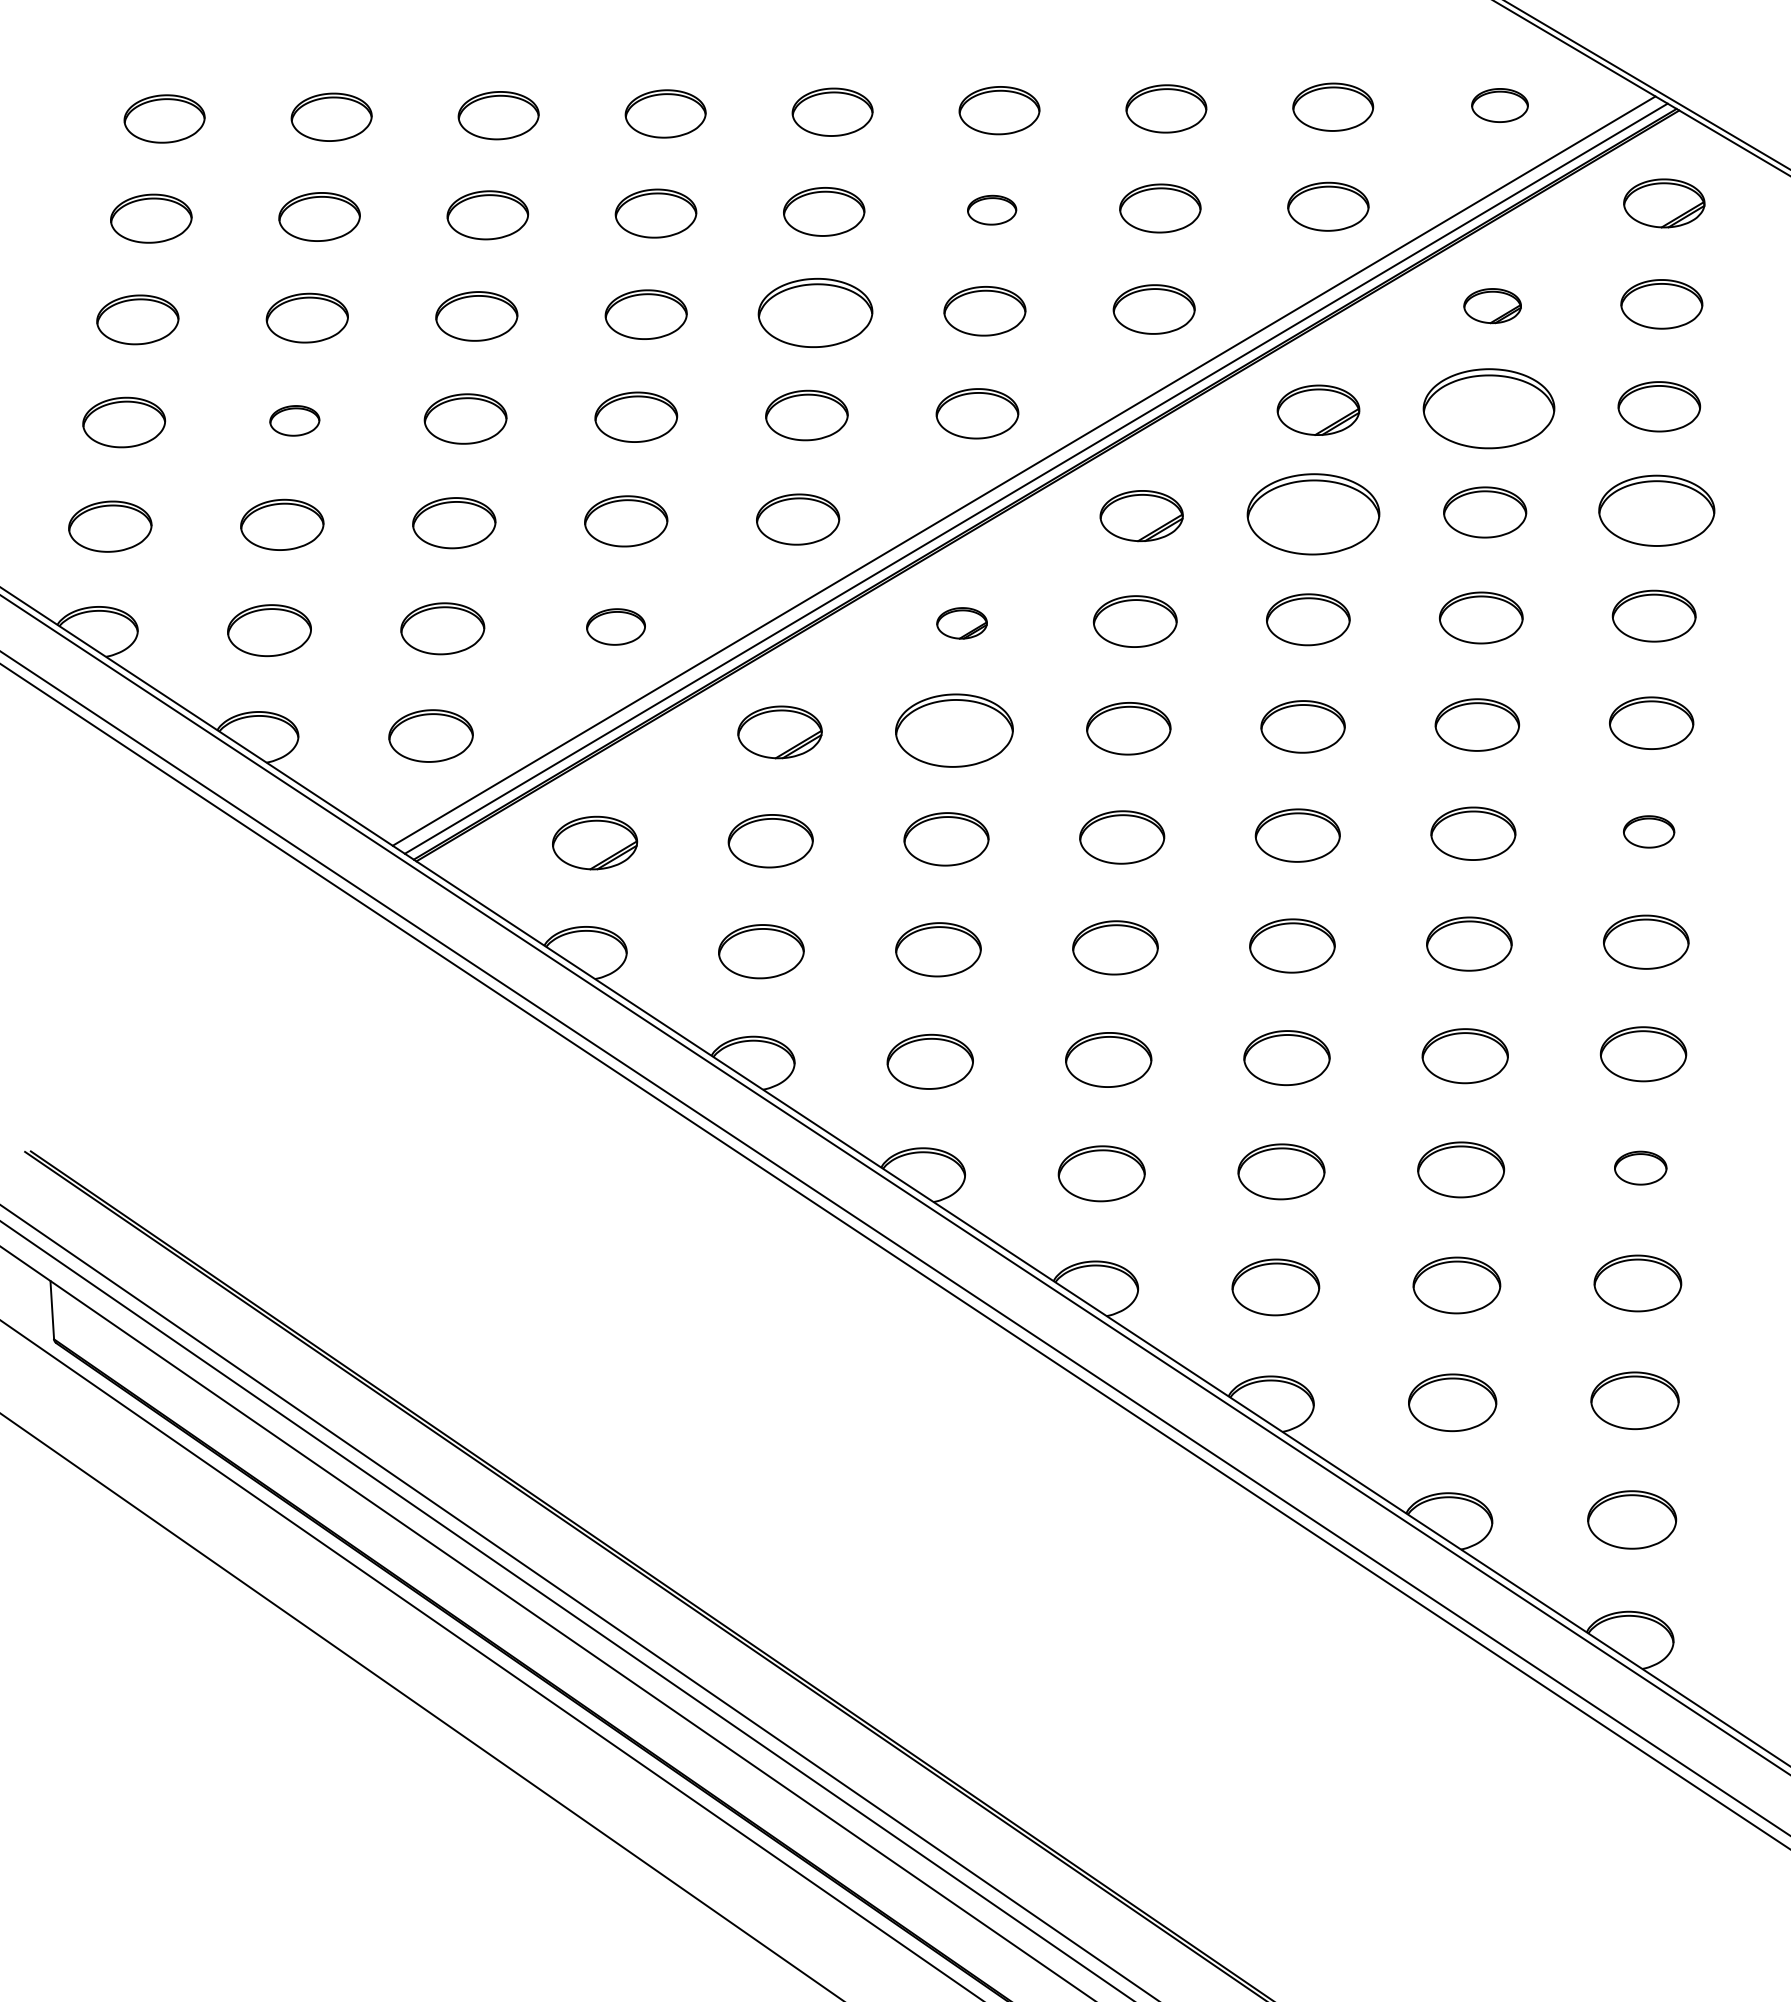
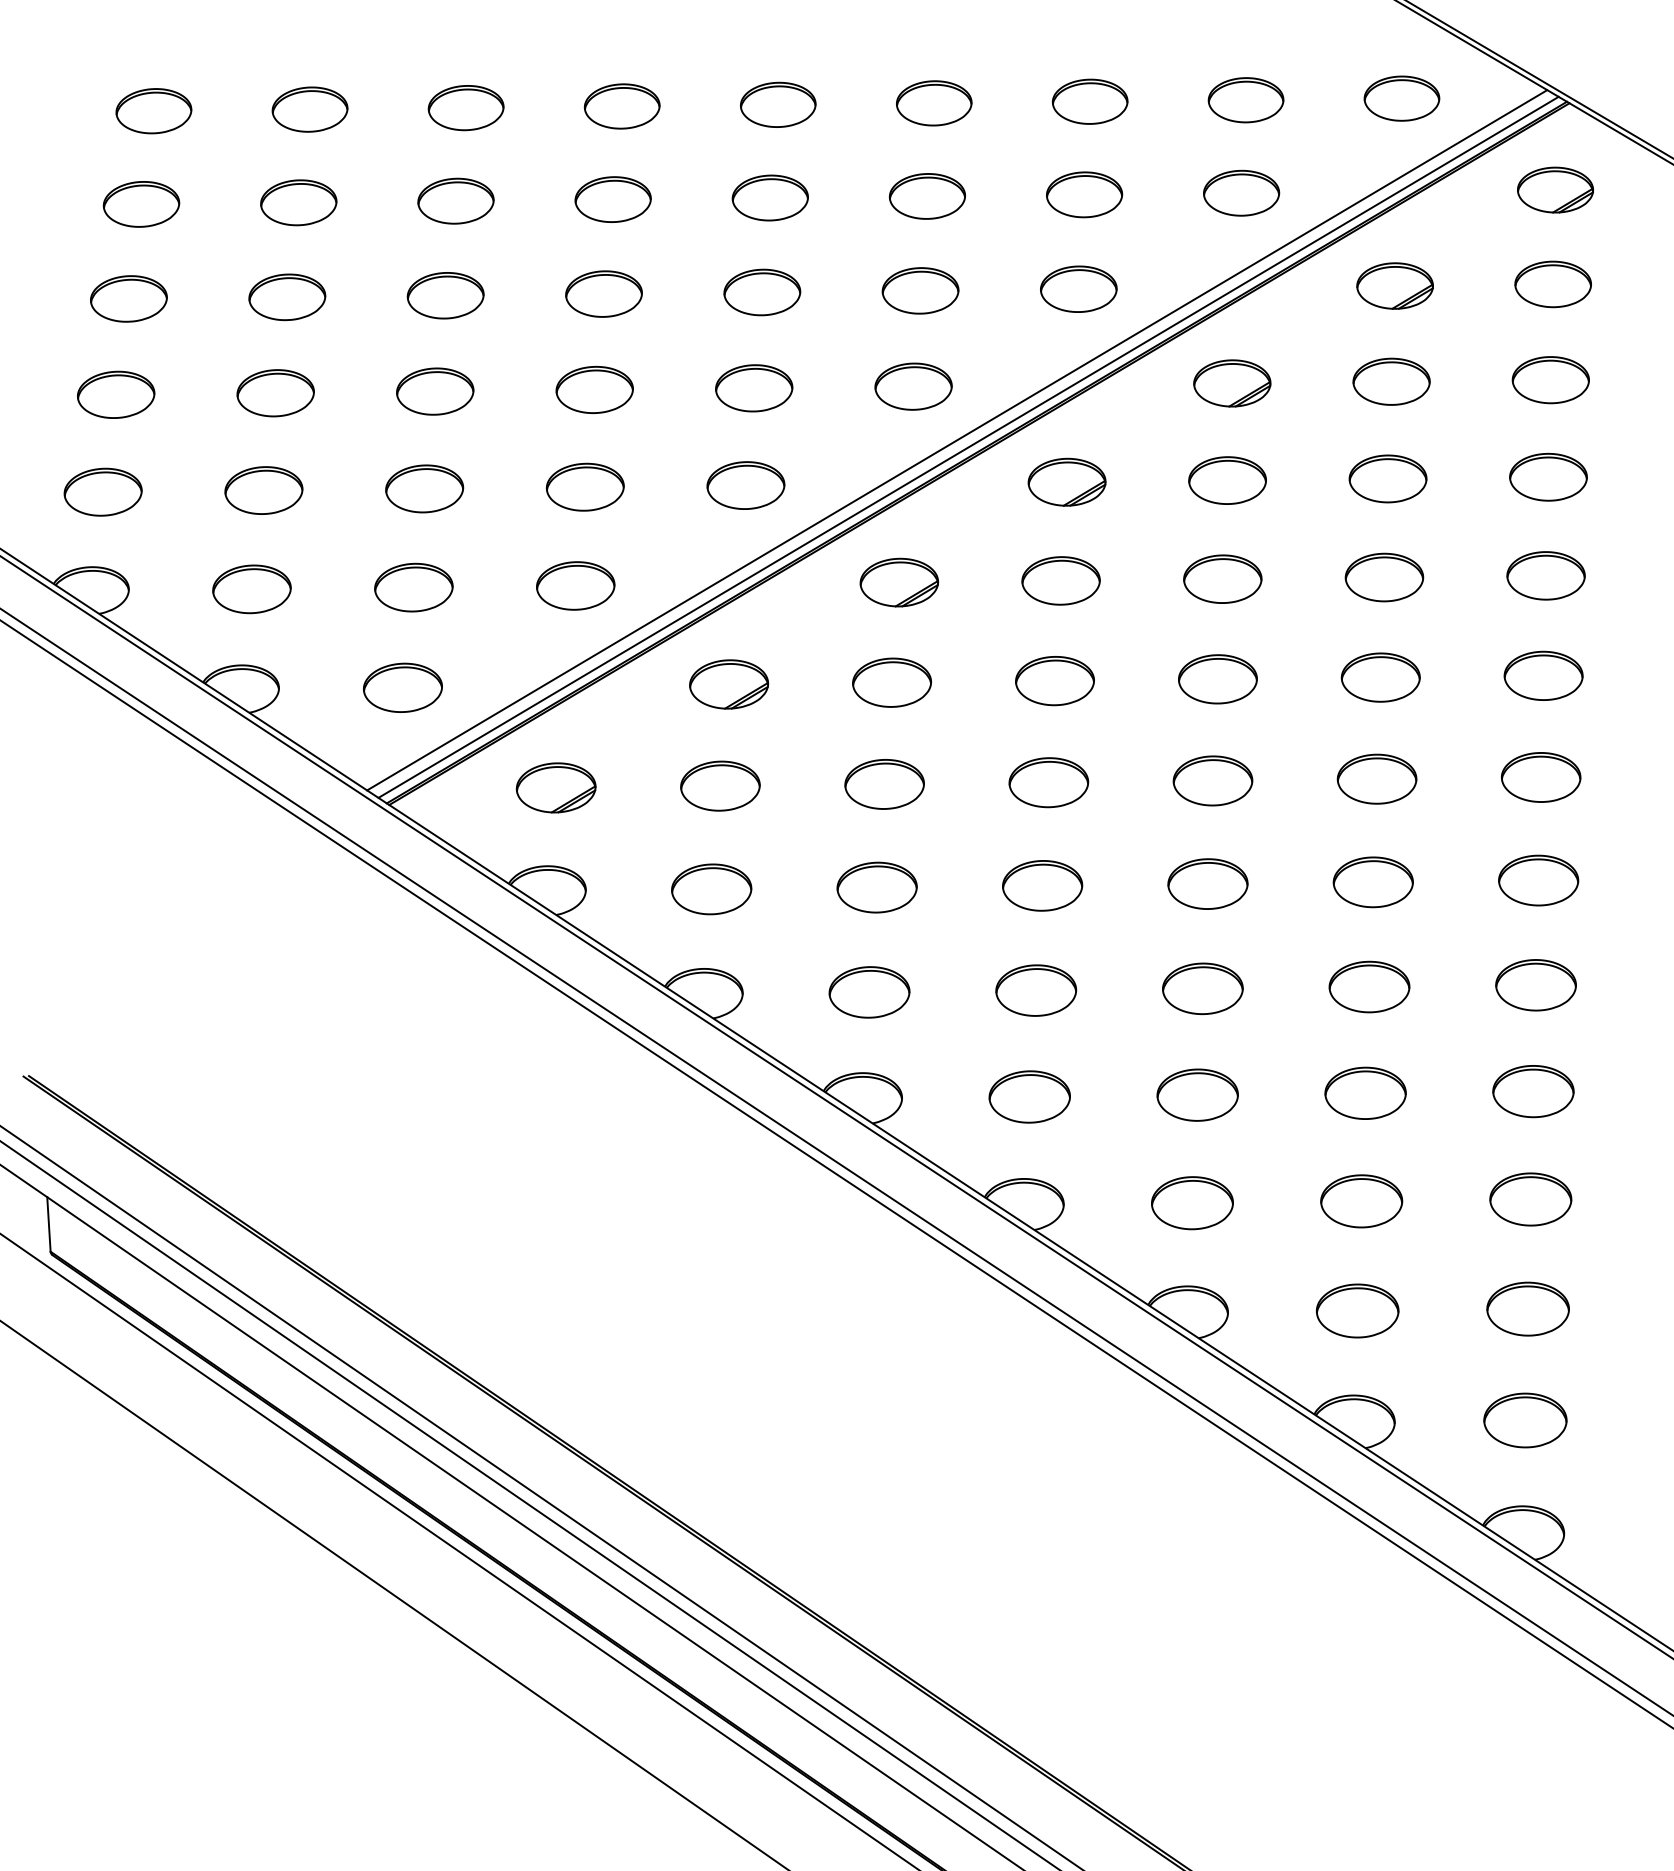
part: (1499, 105) -> (1401, 98), size x1.43
part: (991, 210) -> (926, 196), size x1.67
part: (1492, 305) -> (1394, 285), size x1.43
part: (815, 312) -> (762, 292), size x0.71
part: (1488, 408) -> (1391, 381), size x0.62
part: (294, 421) -> (275, 393), size x1.67
part: (1656, 509) -> (1548, 476), size x0.71
part: (1313, 514) -> (1227, 480), size x0.62
part: (961, 623) -> (898, 582), size x1.67
part: (615, 626) -> (575, 585), size x1.43
part: (953, 730) -> (891, 682), size x0.71
part: (1649, 831) -> (1541, 777), size x1.67
part: (1640, 1167) -> (1533, 1091), size x1.67

